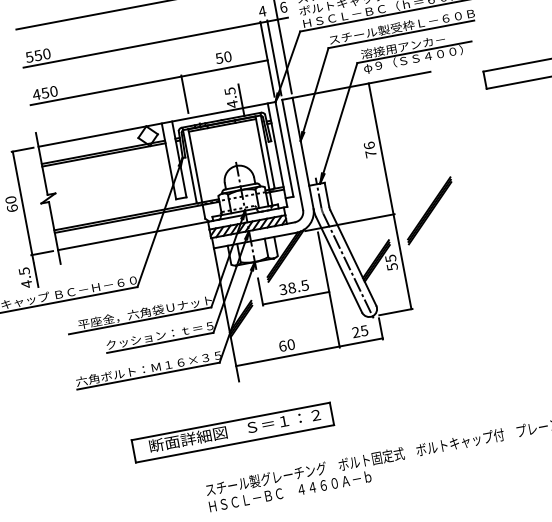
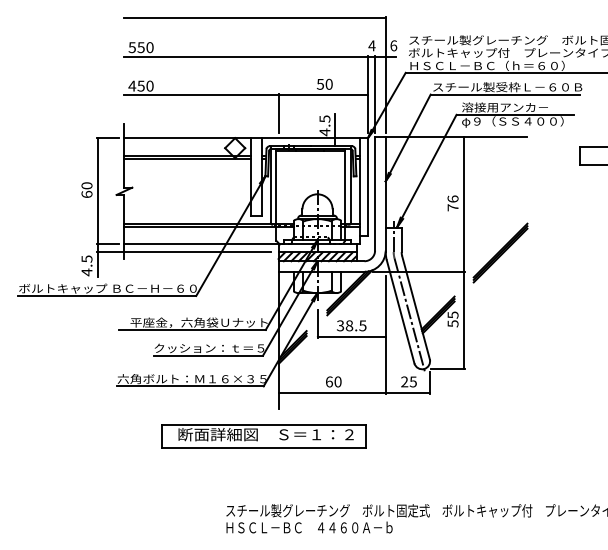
part: (429, 210) -> (500, 252), moved
line: (117, 247) -> (183, 252), added
part: (232, 432) -> (263, 436), moved

